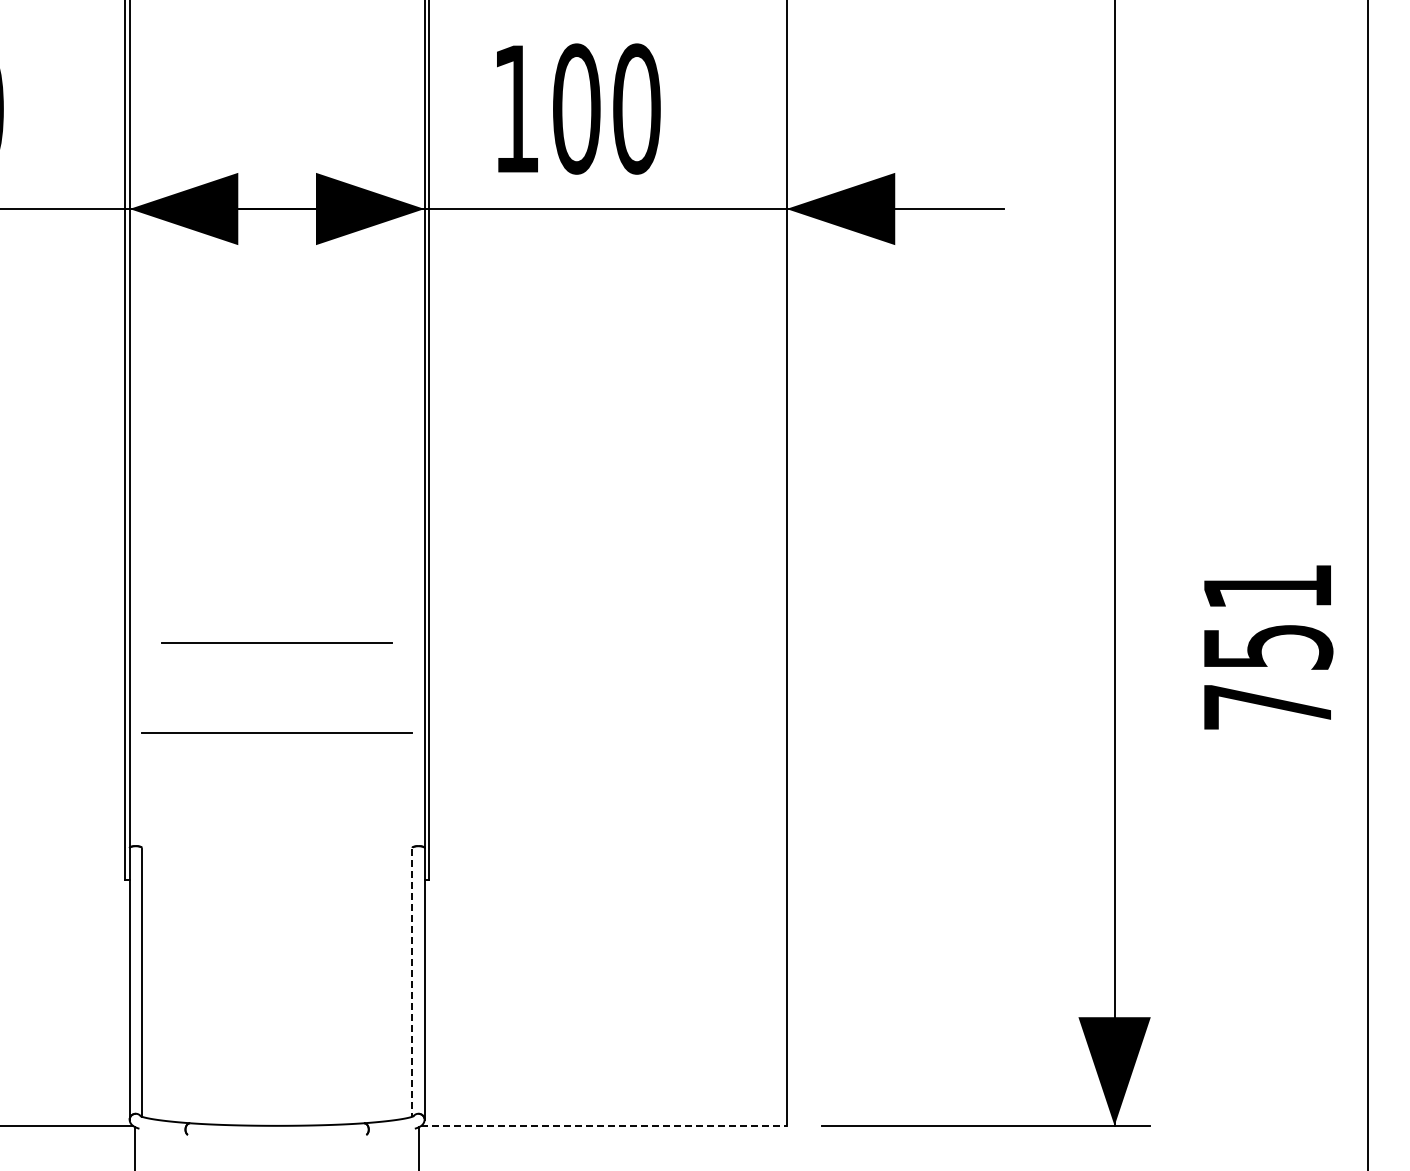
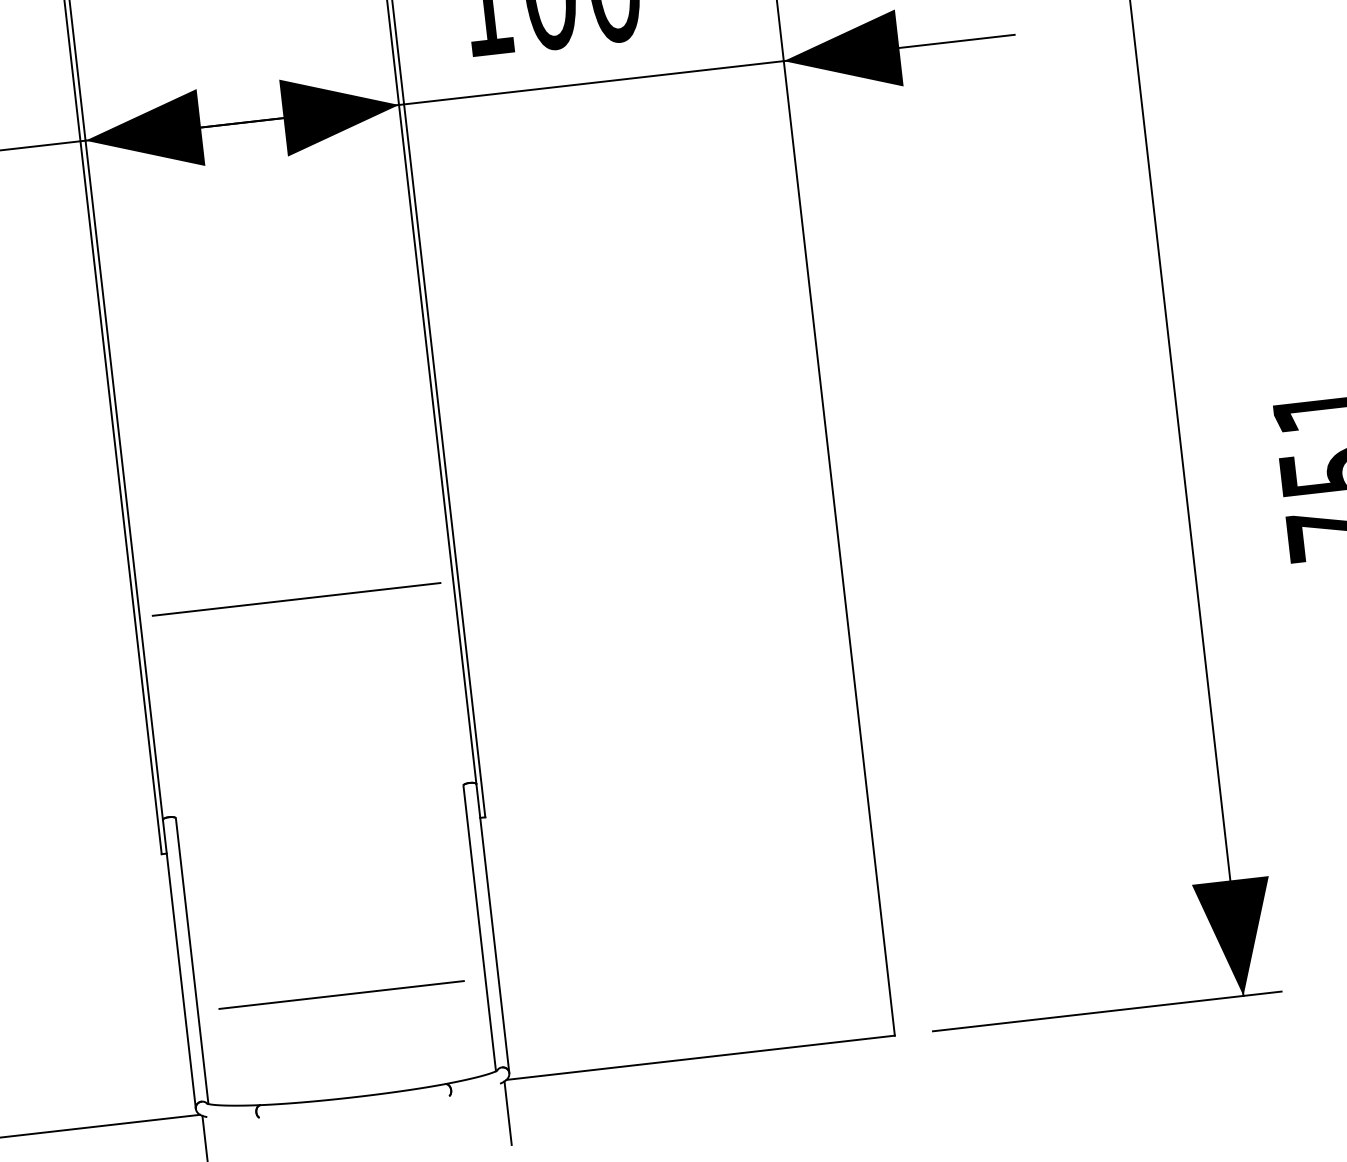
line: (276, 642) -> (340, 995), moved
line: (276, 732) -> (295, 598), moved
line: (412, 983) -> (479, 929), dashed -> solid
line: (603, 1125) -> (700, 1057), dashed -> solid

